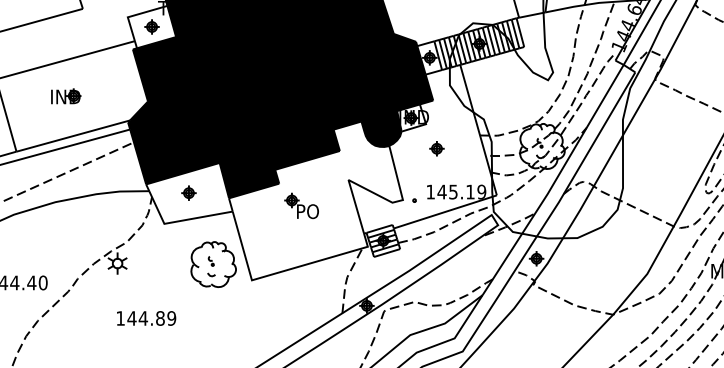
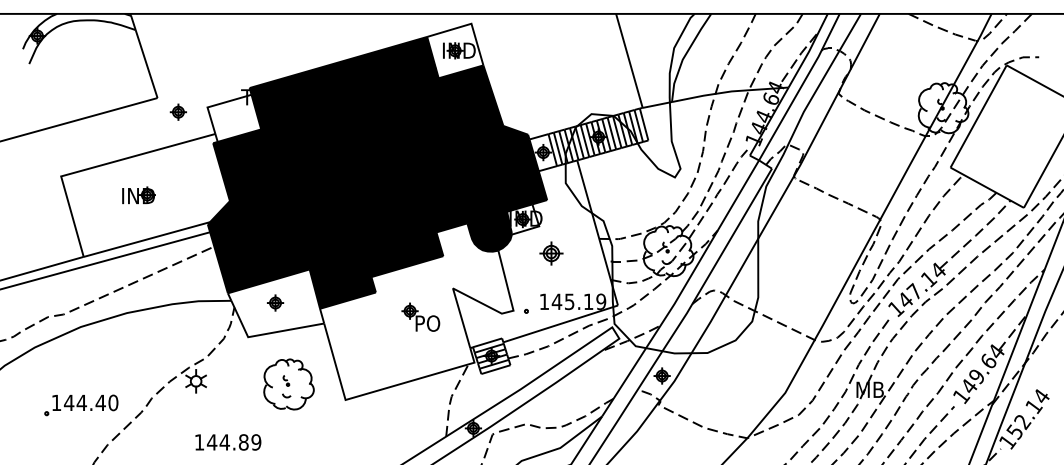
part: (151, 26) -> (177, 111), moved
part: (436, 148) -> (550, 253), size x1.4
part: (301, 205) -> (420, 316), moved
part: (213, 264) -> (288, 384), moved

